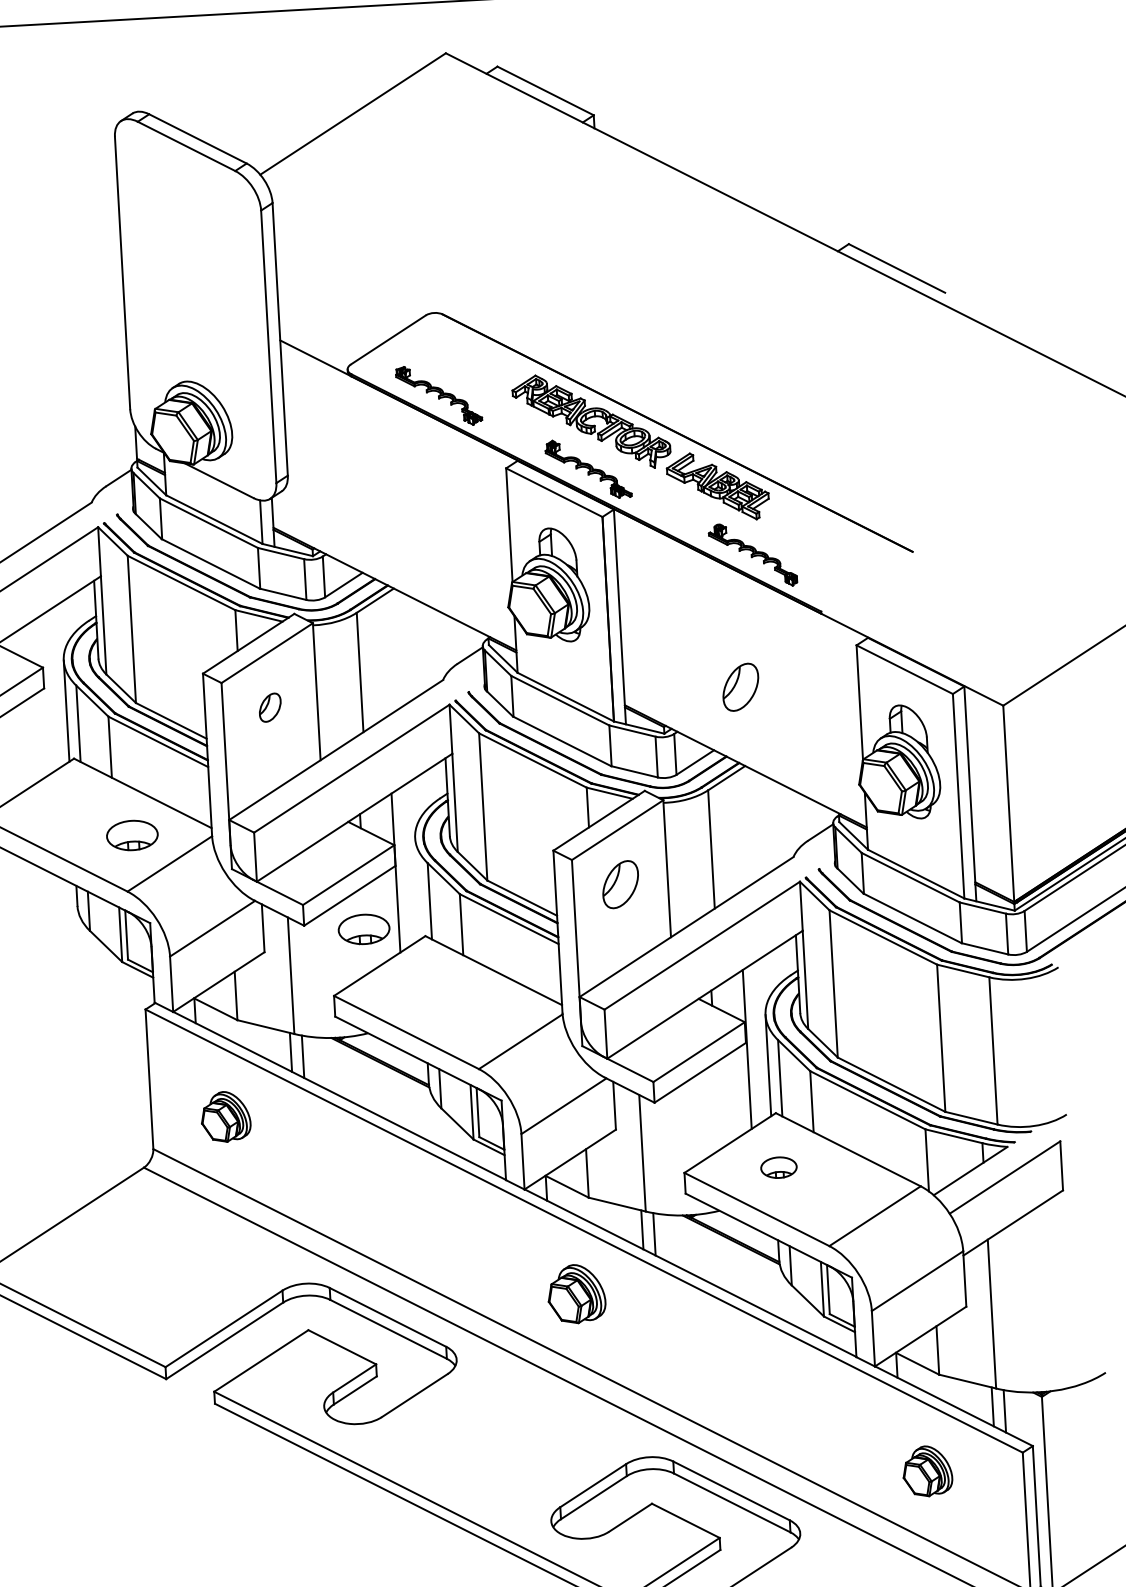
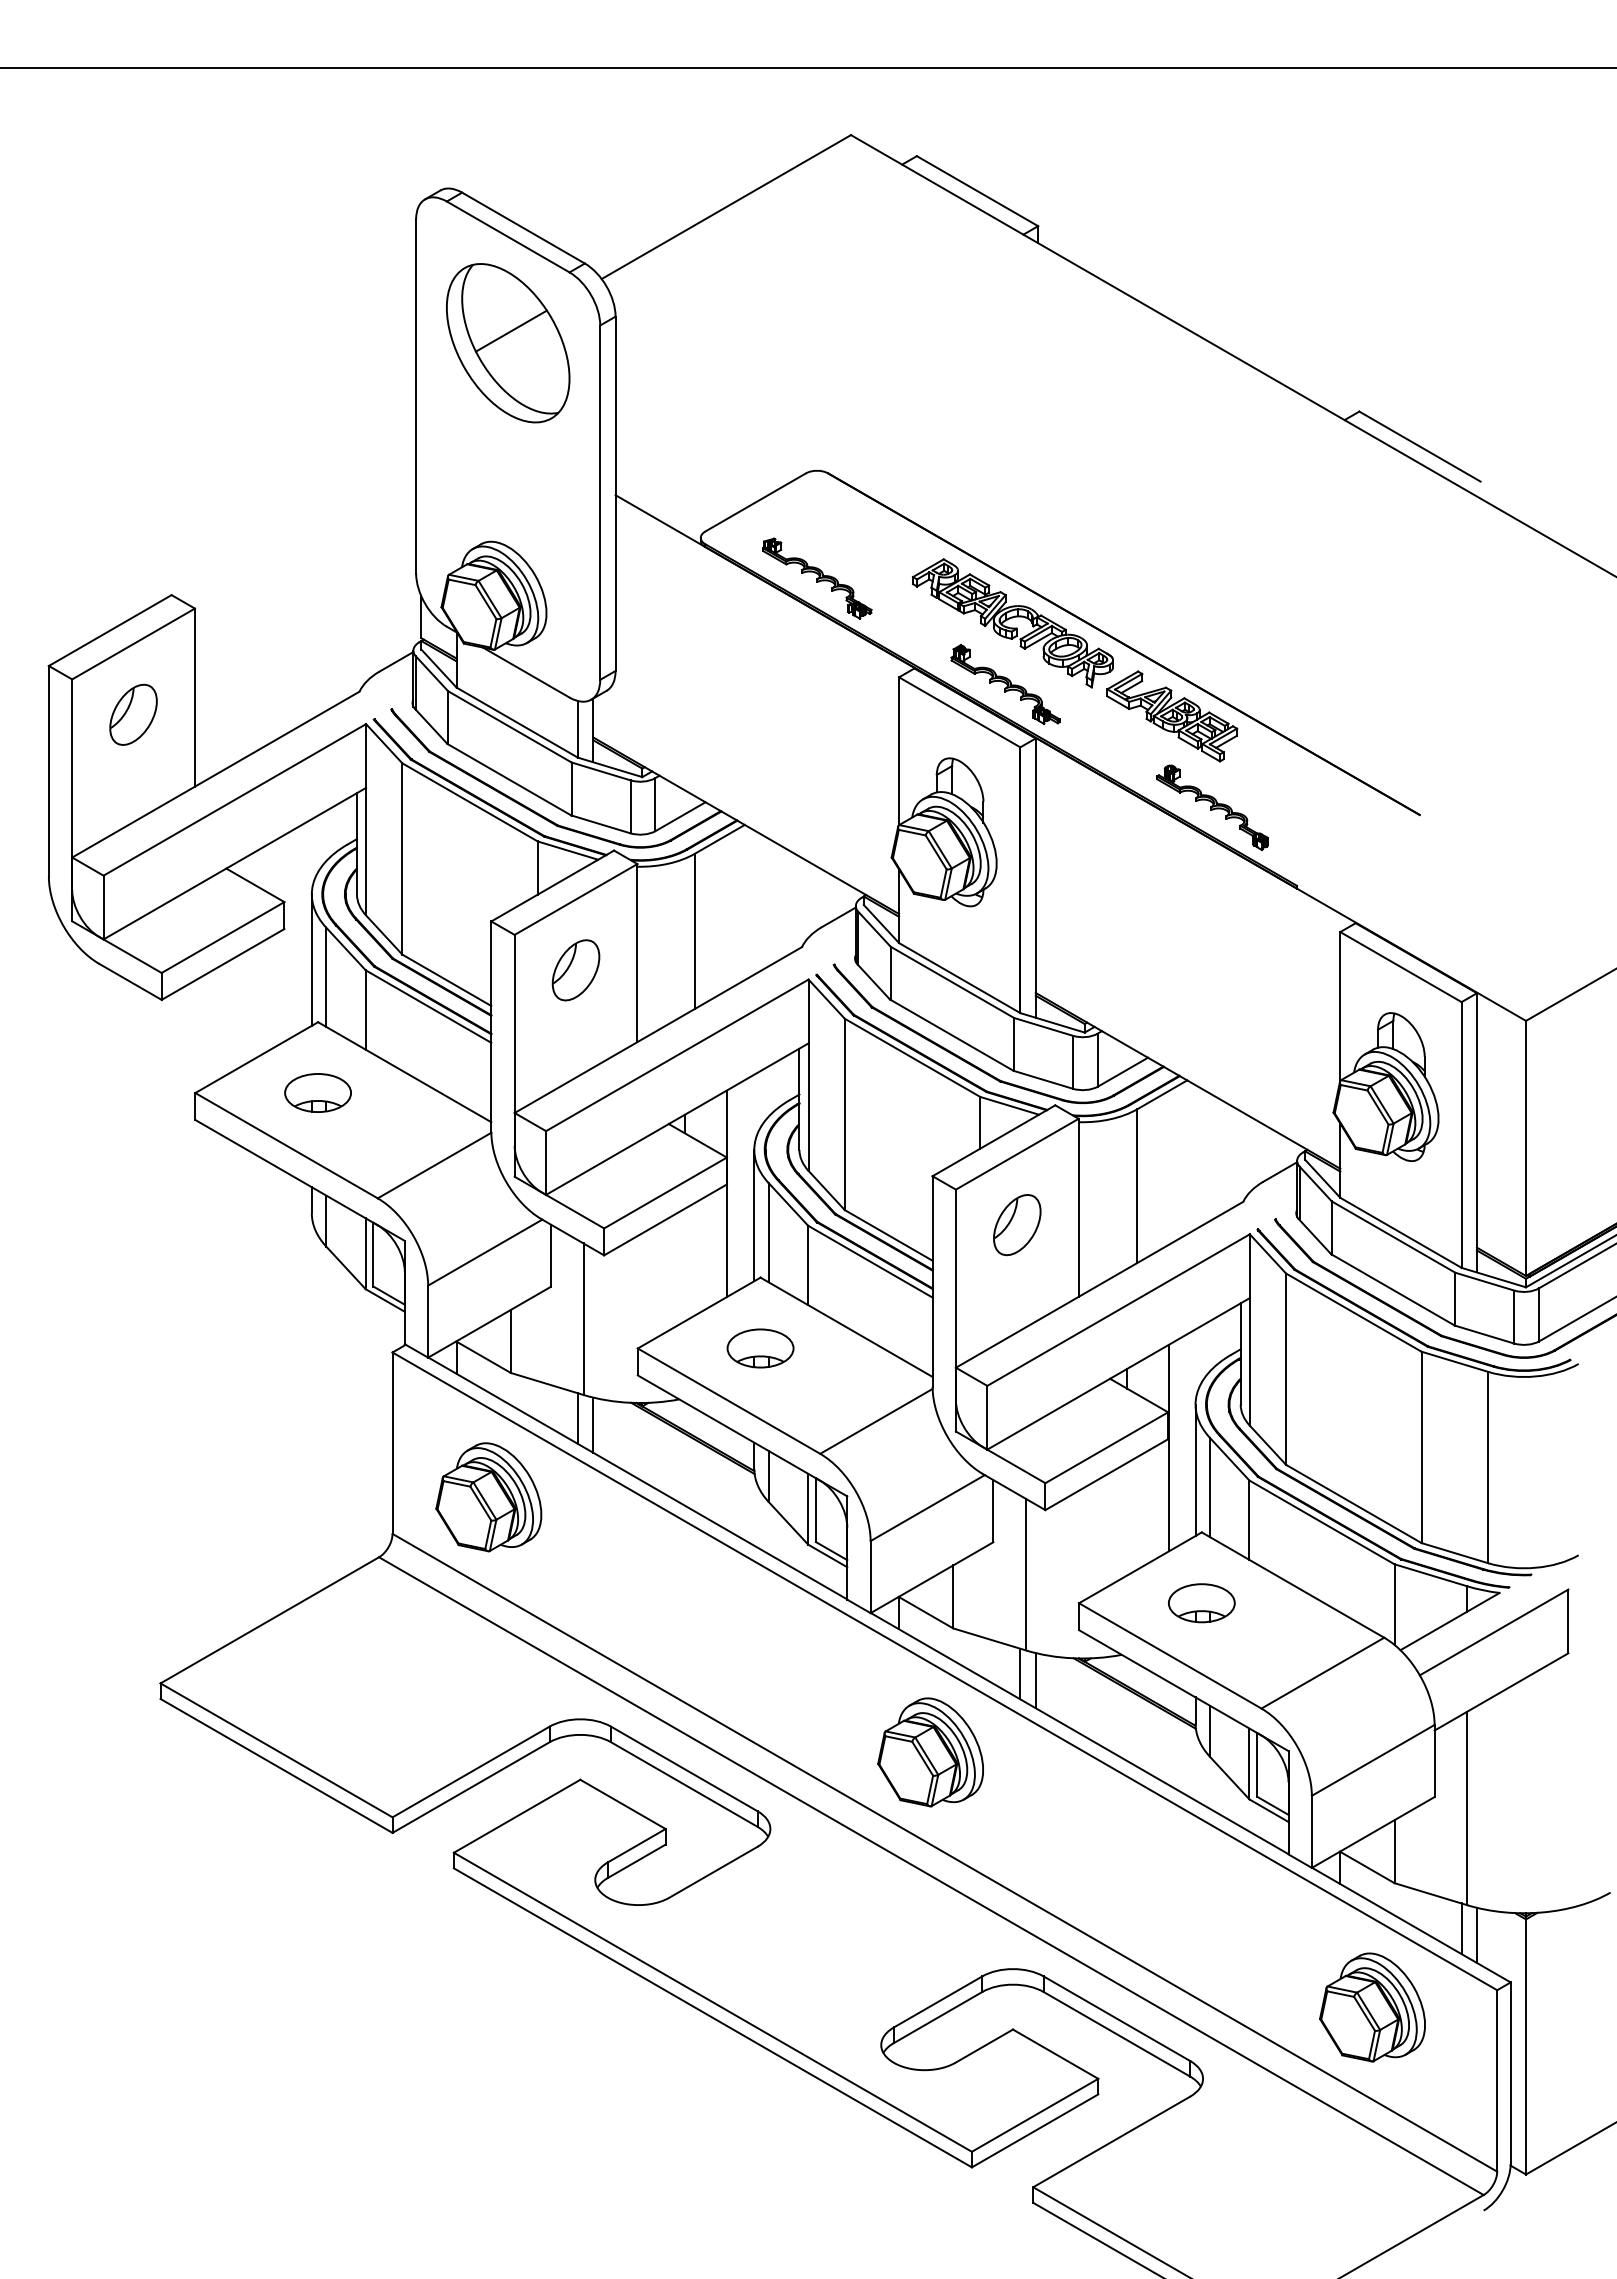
part: (191, 228) -> (508, 343), added
part: (741, 687) -> (1187, 978), removed
part: (269, 707) -> (575, 970), size x1.67
part: (131, 835) -> (317, 1092), moved
line: (418, 888) -> (754, 1215), added
part: (364, 929) -> (760, 1348), moved
part: (225, 1116) -> (488, 1497), size x1.67
part: (778, 1167) -> (1201, 1603), size x1.43
part: (576, 1294) -> (930, 1752), size x1.43
part: (927, 1471) -> (1372, 2007), size x1.67

